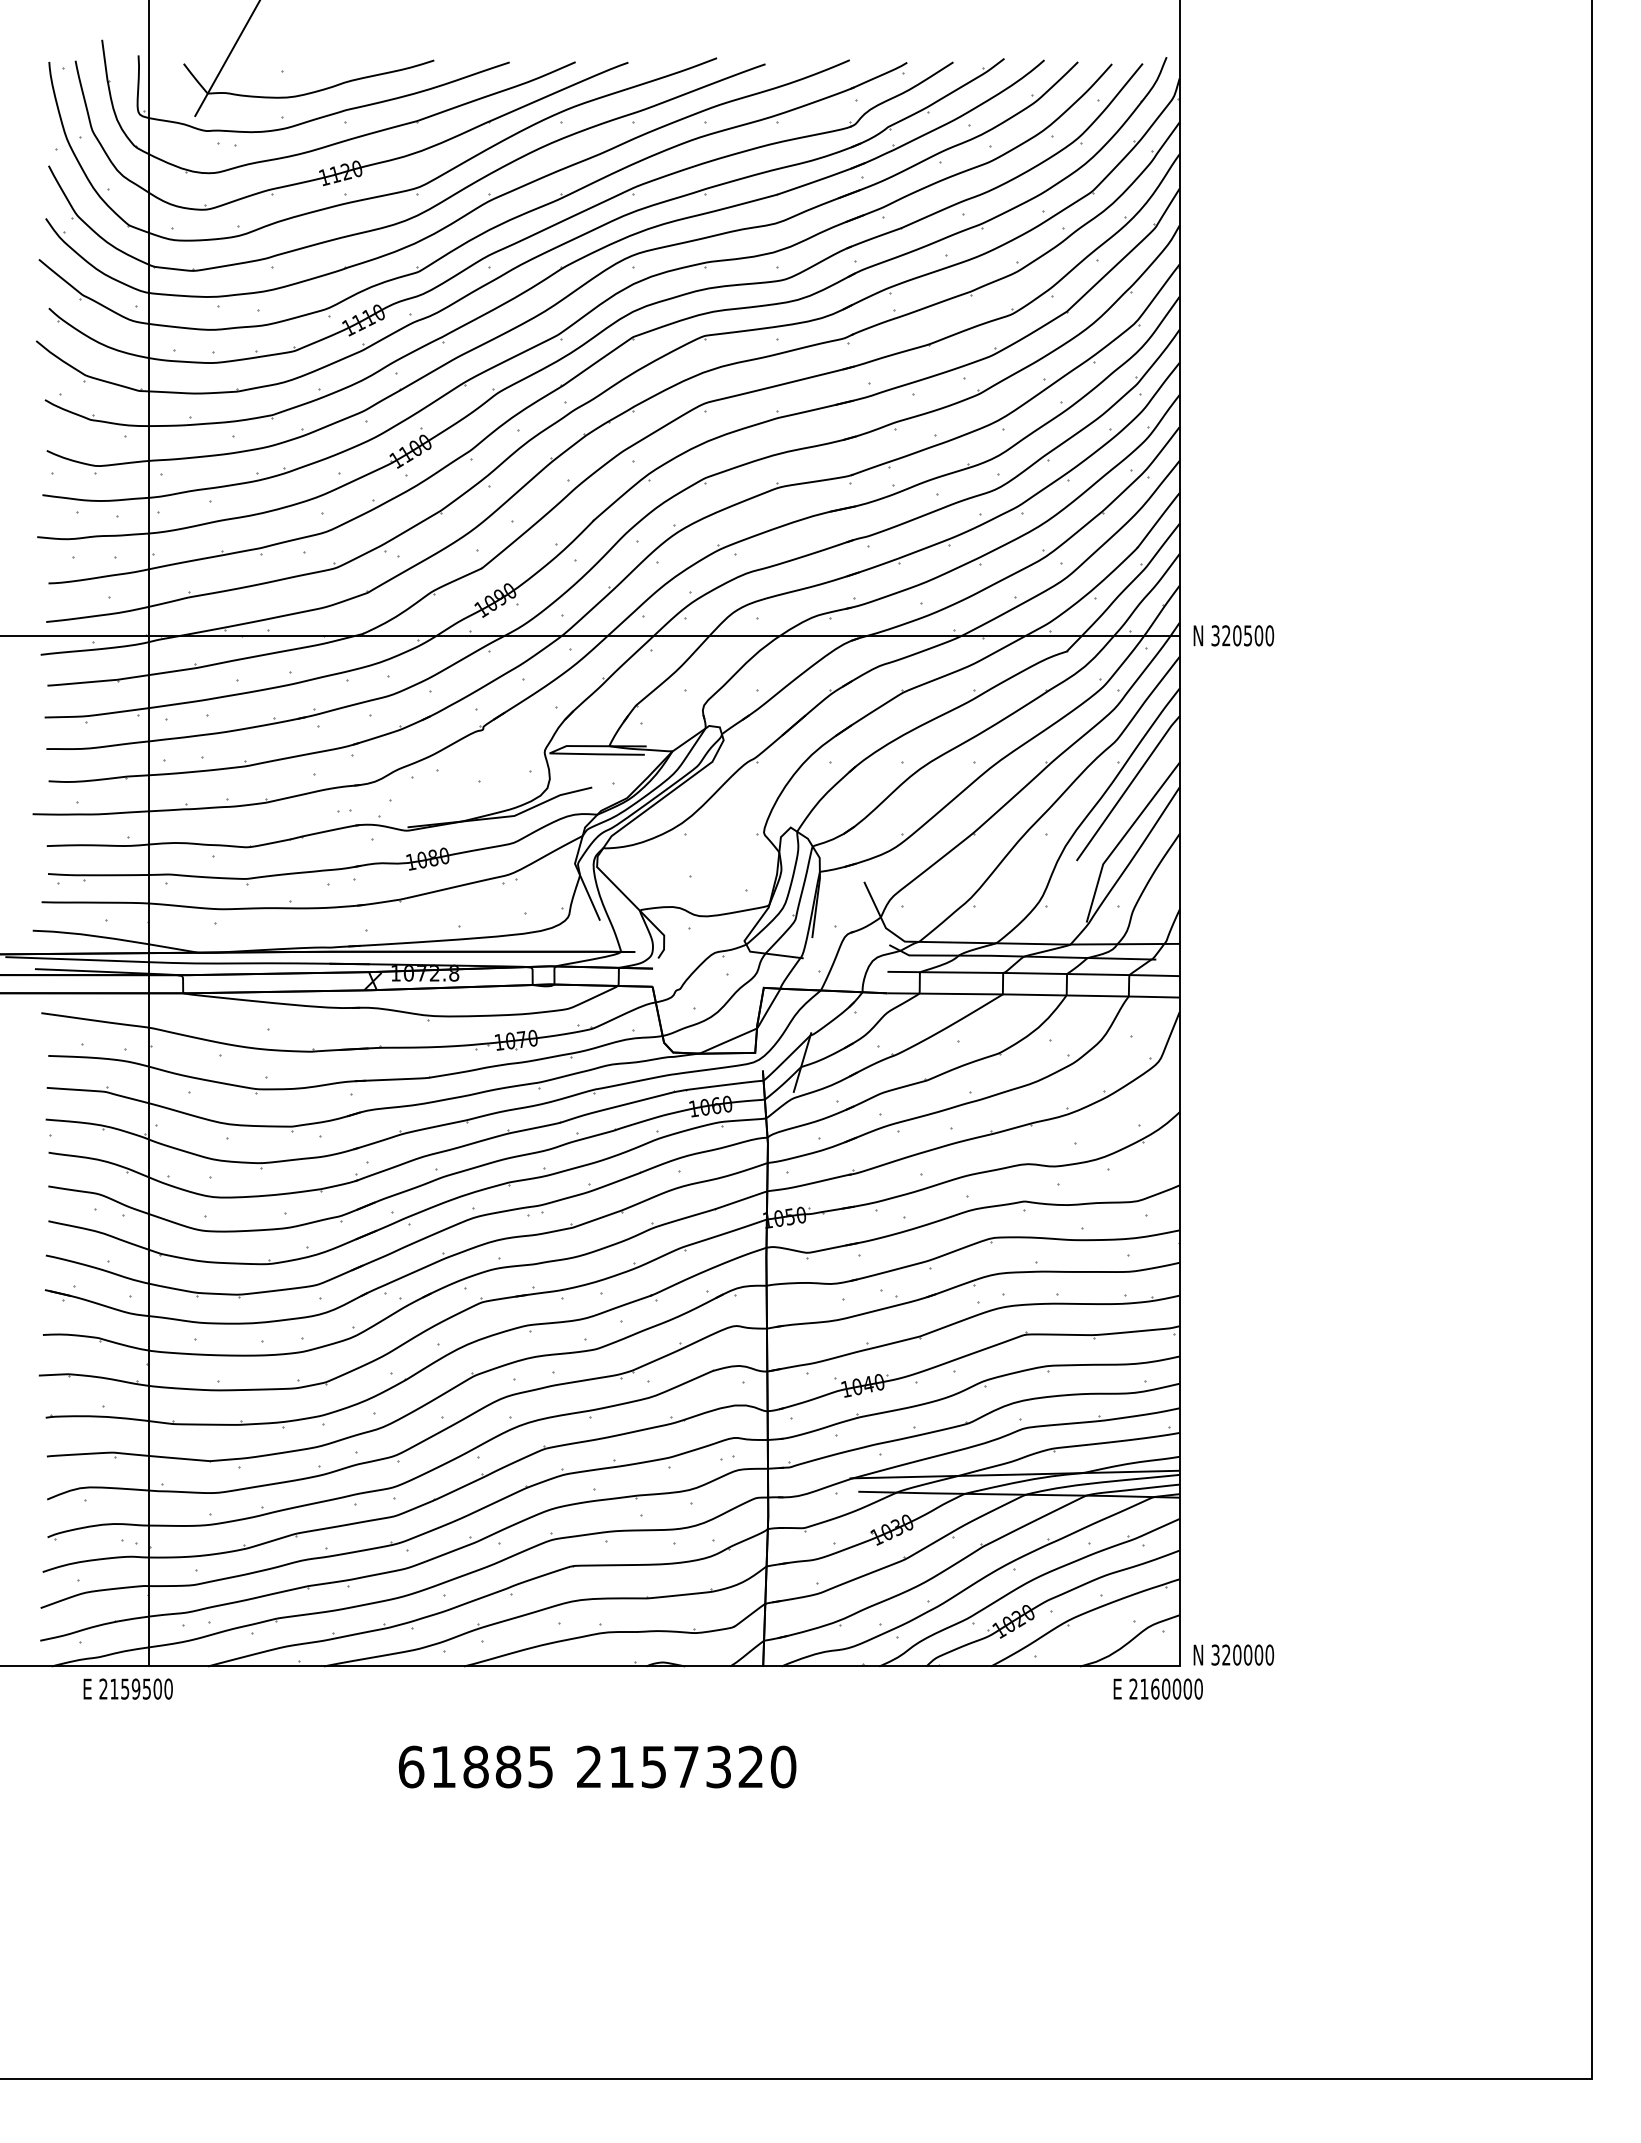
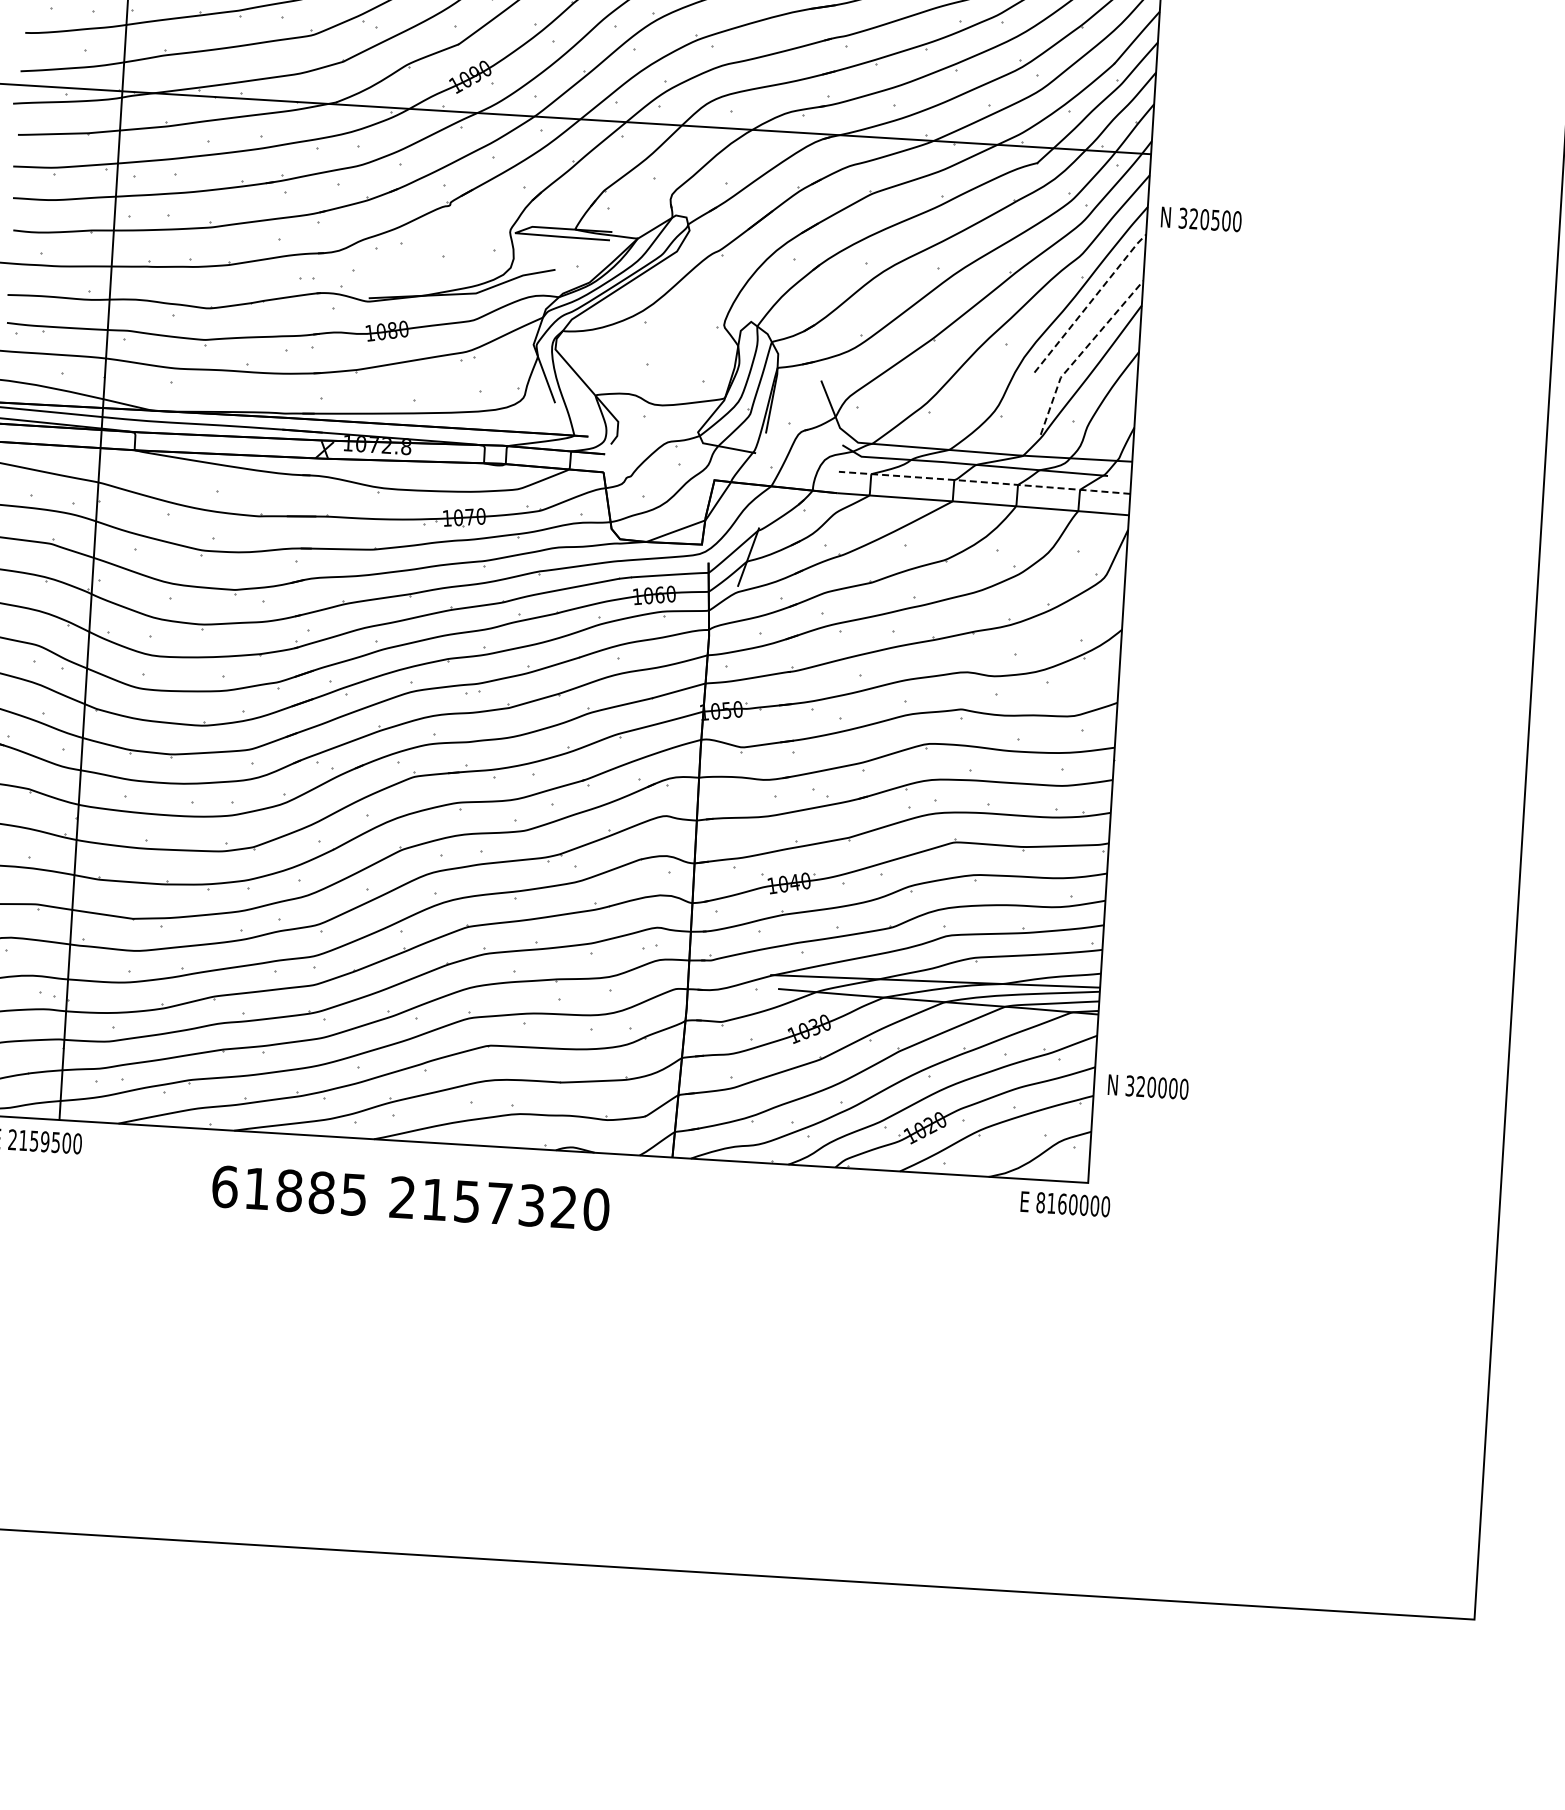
text: (1233, 635) -> (1201, 219), moved
line: (1128, 787) -> (1090, 302), solid -> dashed
line: (1122, 838) -> (1081, 353), solid -> dashed
line: (1033, 973) -> (984, 482), solid -> dashed
text: (1233, 1654) -> (1148, 1086), moved
text: (1133, 1688) -> (1040, 1202), 2160000 -> 8160000
text: (597, 1766) -> (410, 1197), moved

